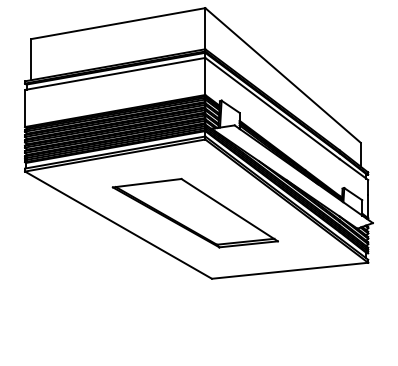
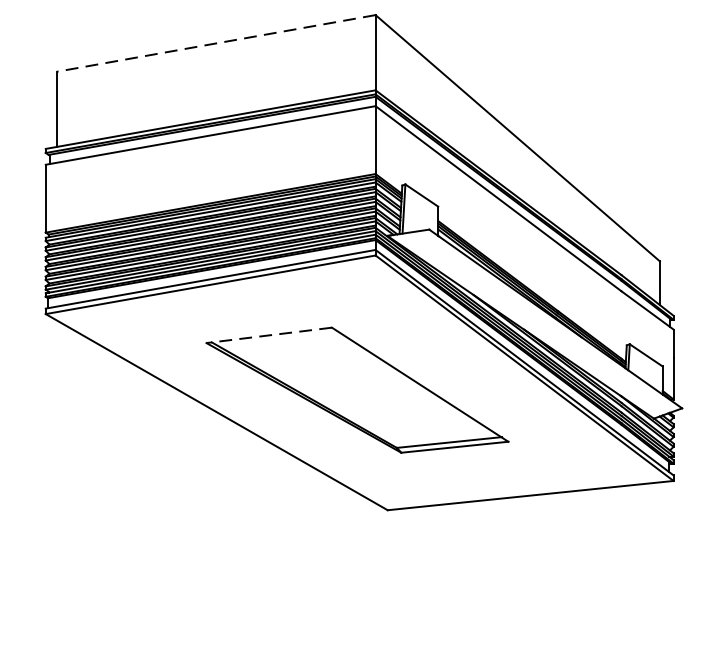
line: (117, 23) -> (214, 43), solid -> dashed
line: (147, 183) -> (269, 335), solid -> dashed

